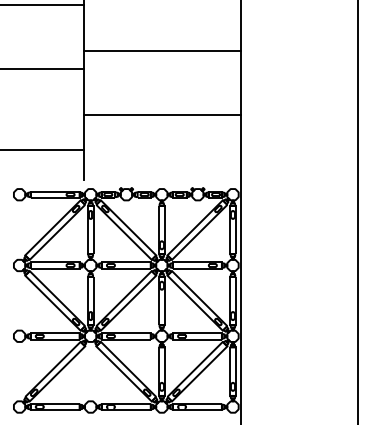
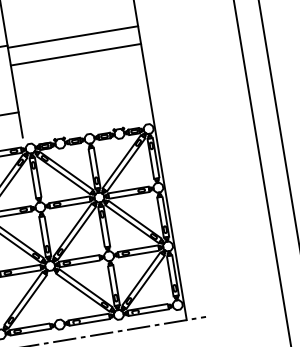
line: (161, 50) -> (72, 36), moved
line: (161, 115) -> (75, 55), moved

